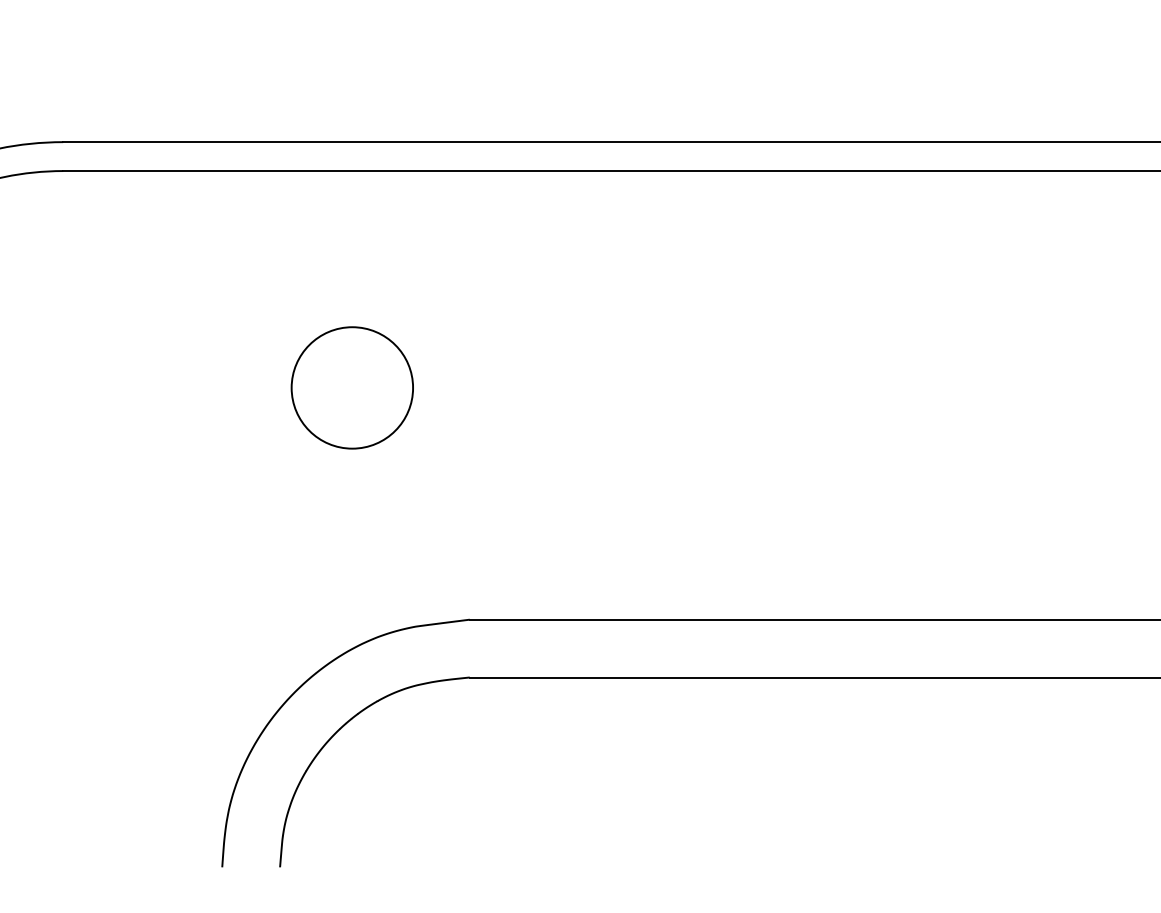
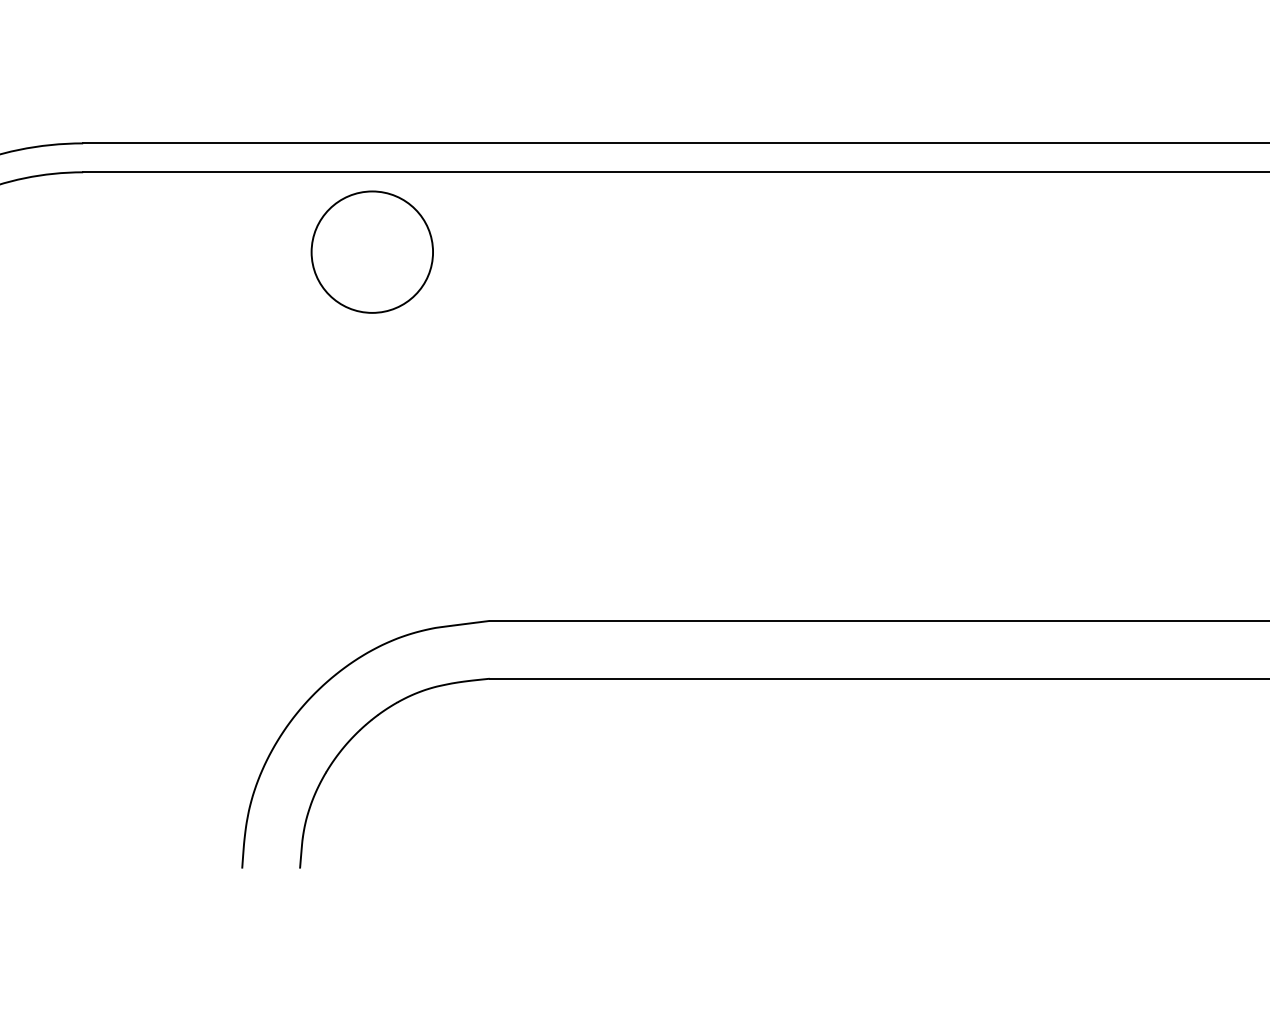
circle: (351, 387) -> (371, 251), moved

